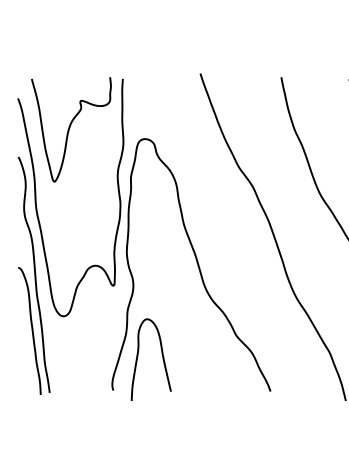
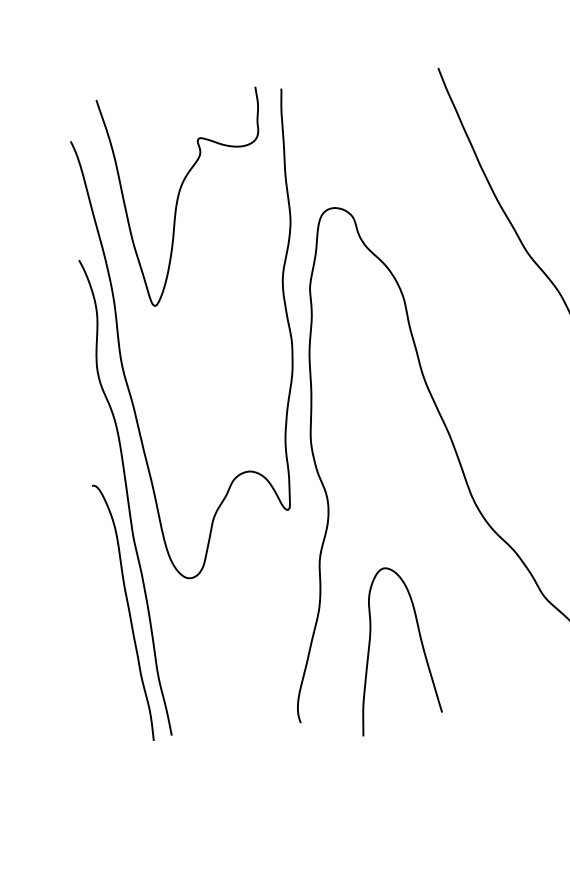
curve: (162, 359) -> (420, 648), moved

